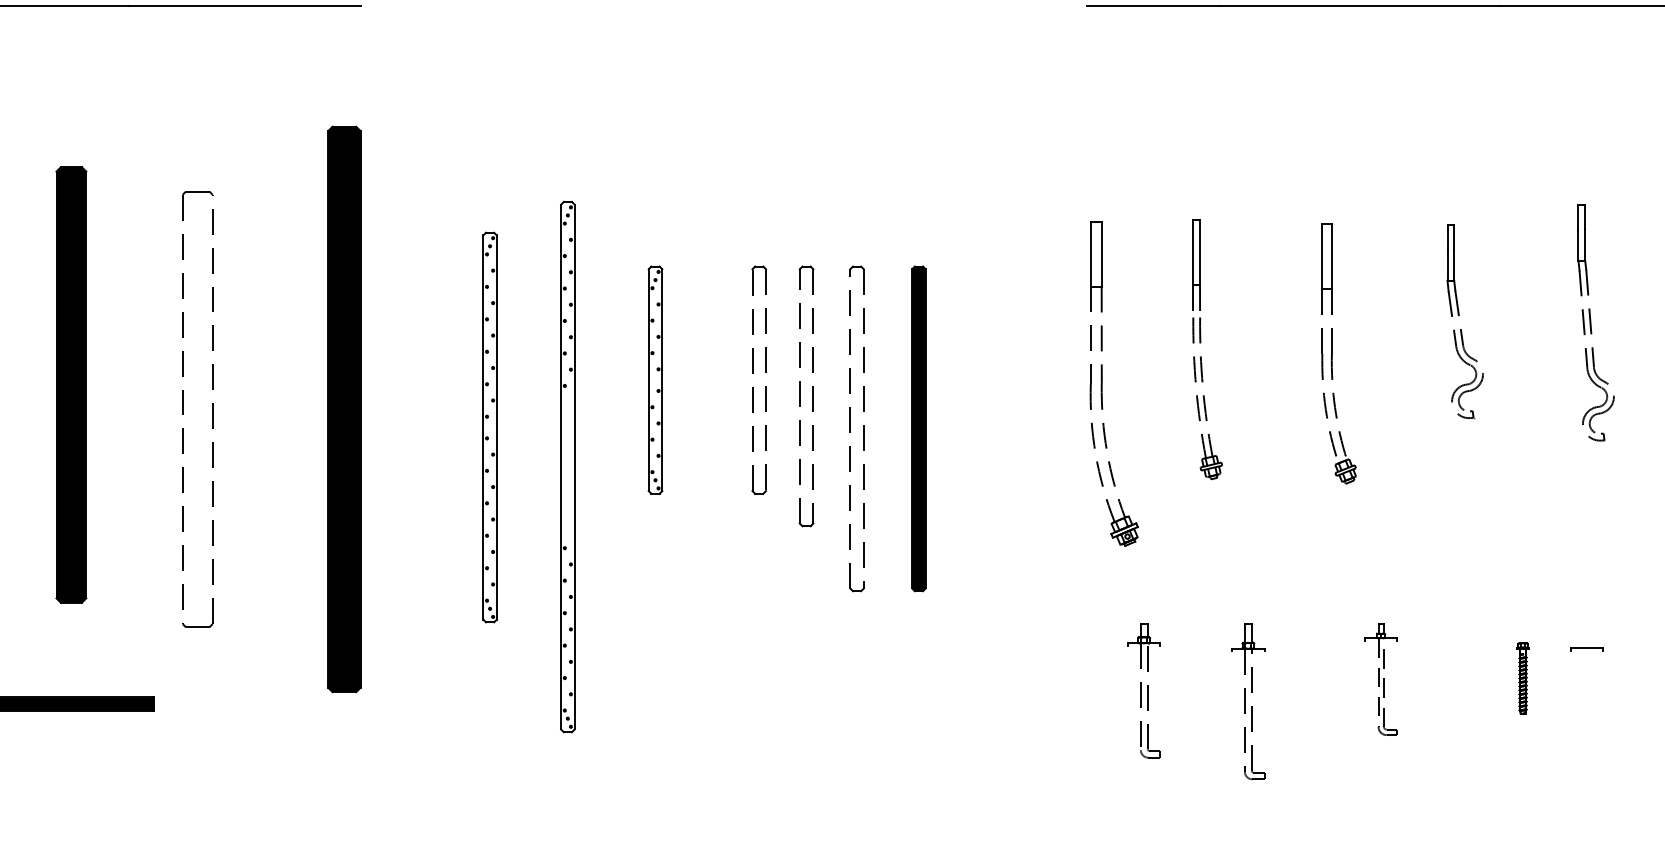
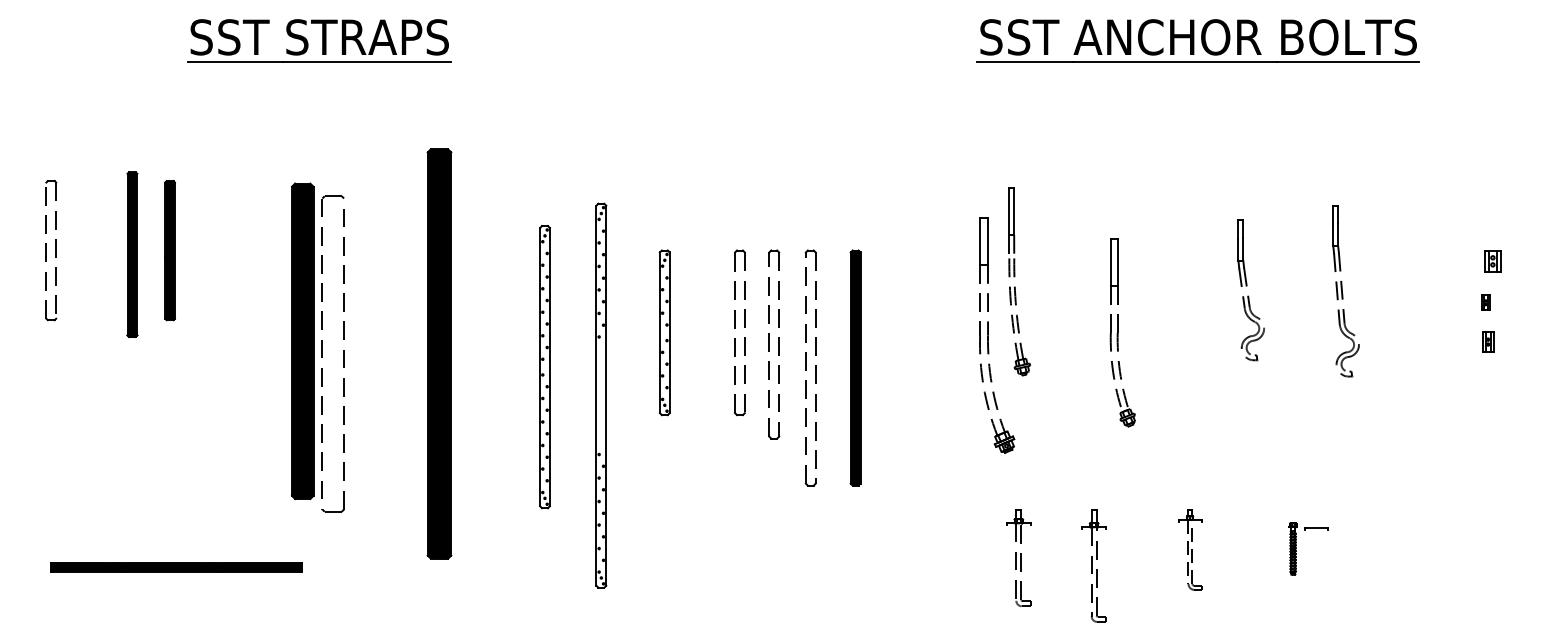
part: (1201, 342) -> (1015, 276), moved
part: (1338, 353) -> (1122, 332), moved
part: (71, 385) -> (302, 341), moved
part: (1587, 648) -> (1316, 528), moved

